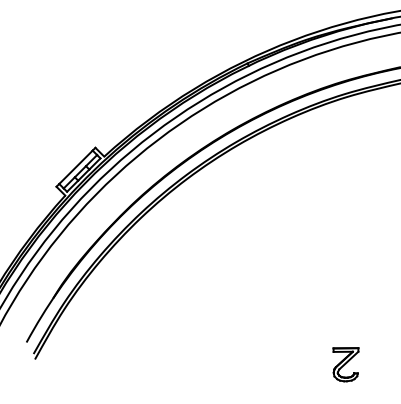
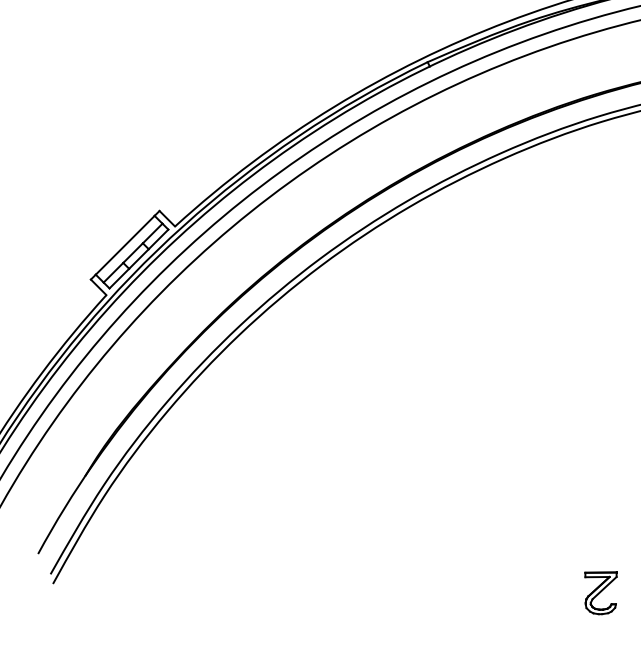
part: (345, 364) -> (600, 592), size x0.71

